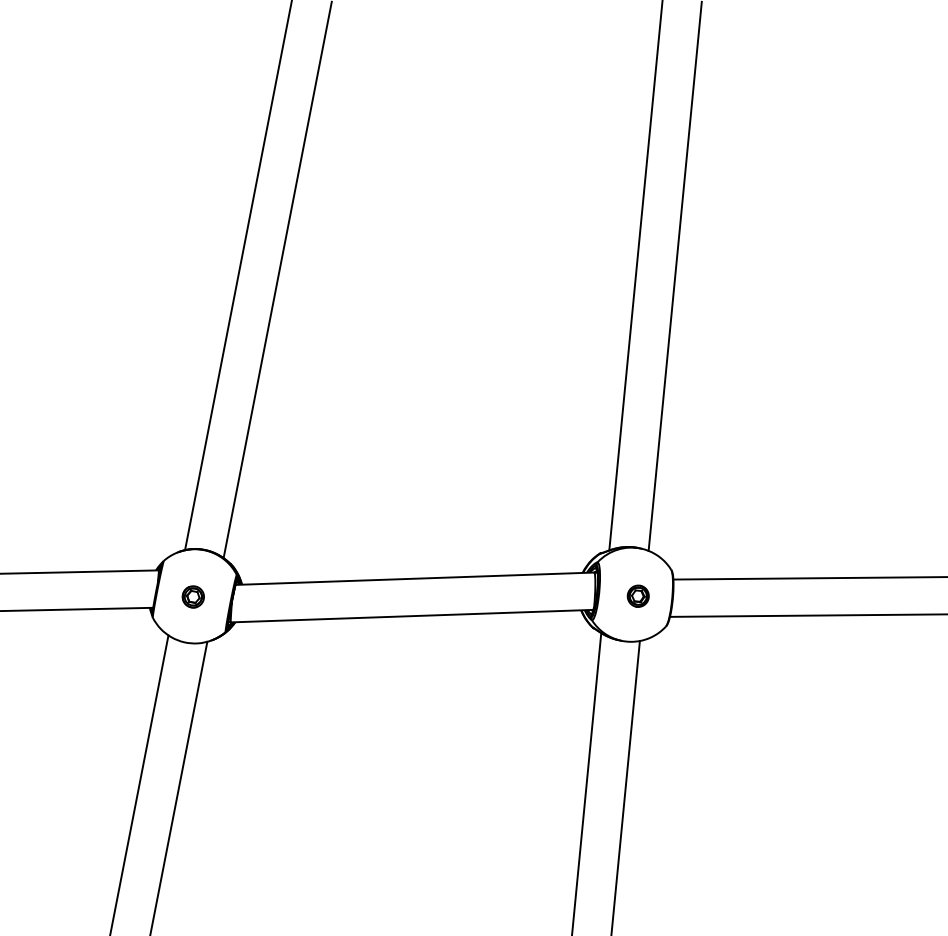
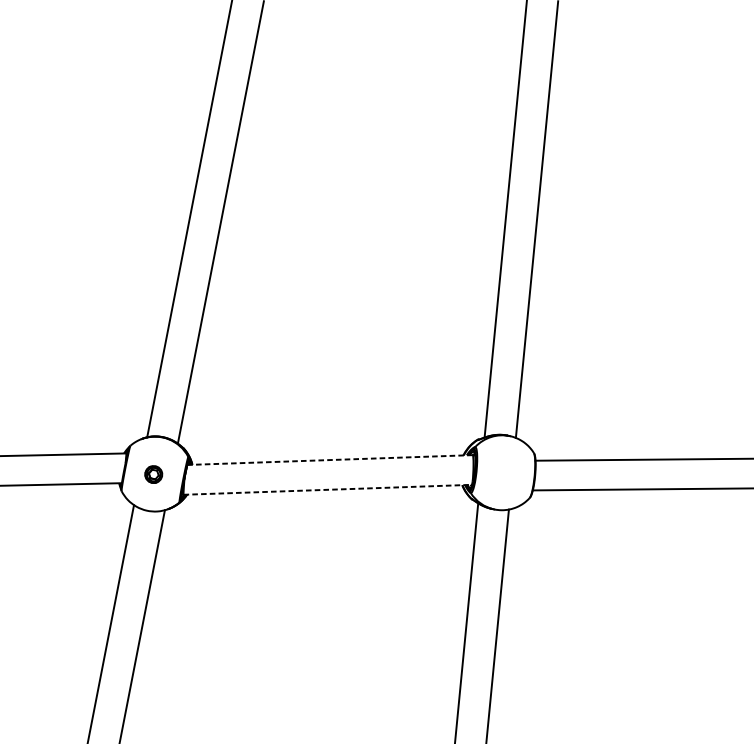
line: (414, 578) -> (329, 459), solid -> dashed
part: (637, 595) -> (507, 473), removed
line: (412, 616) -> (328, 490), solid -> dashed

